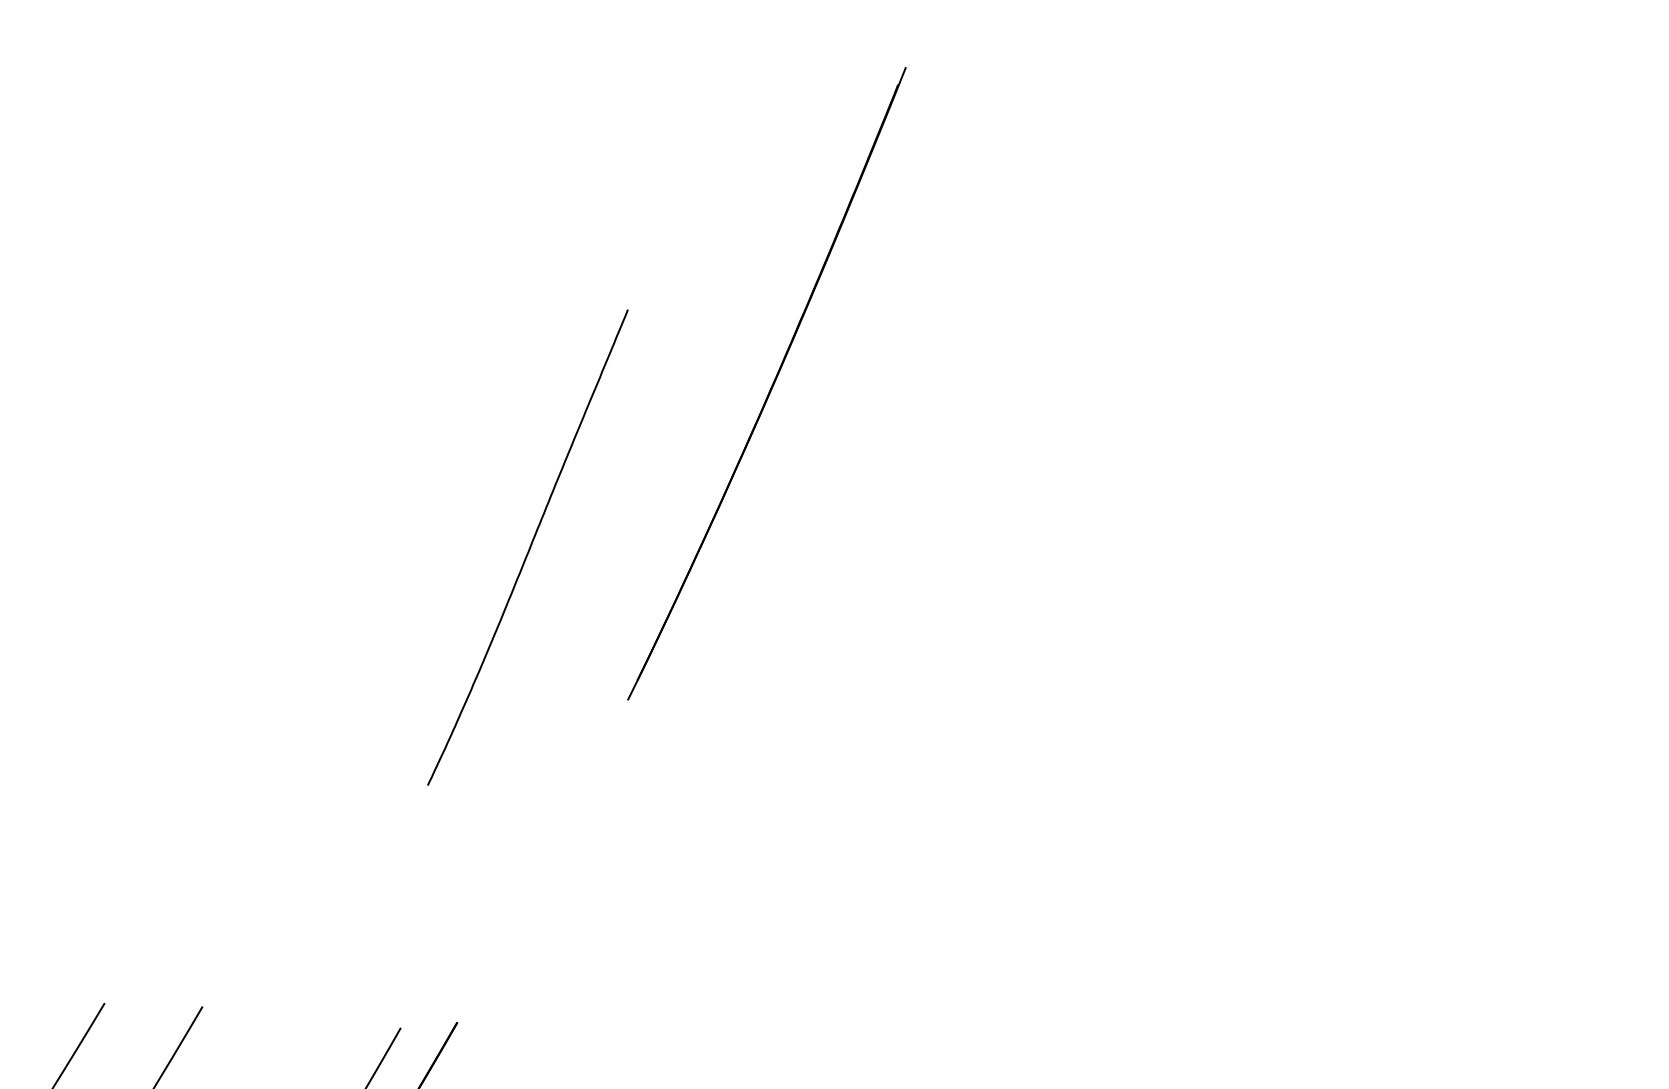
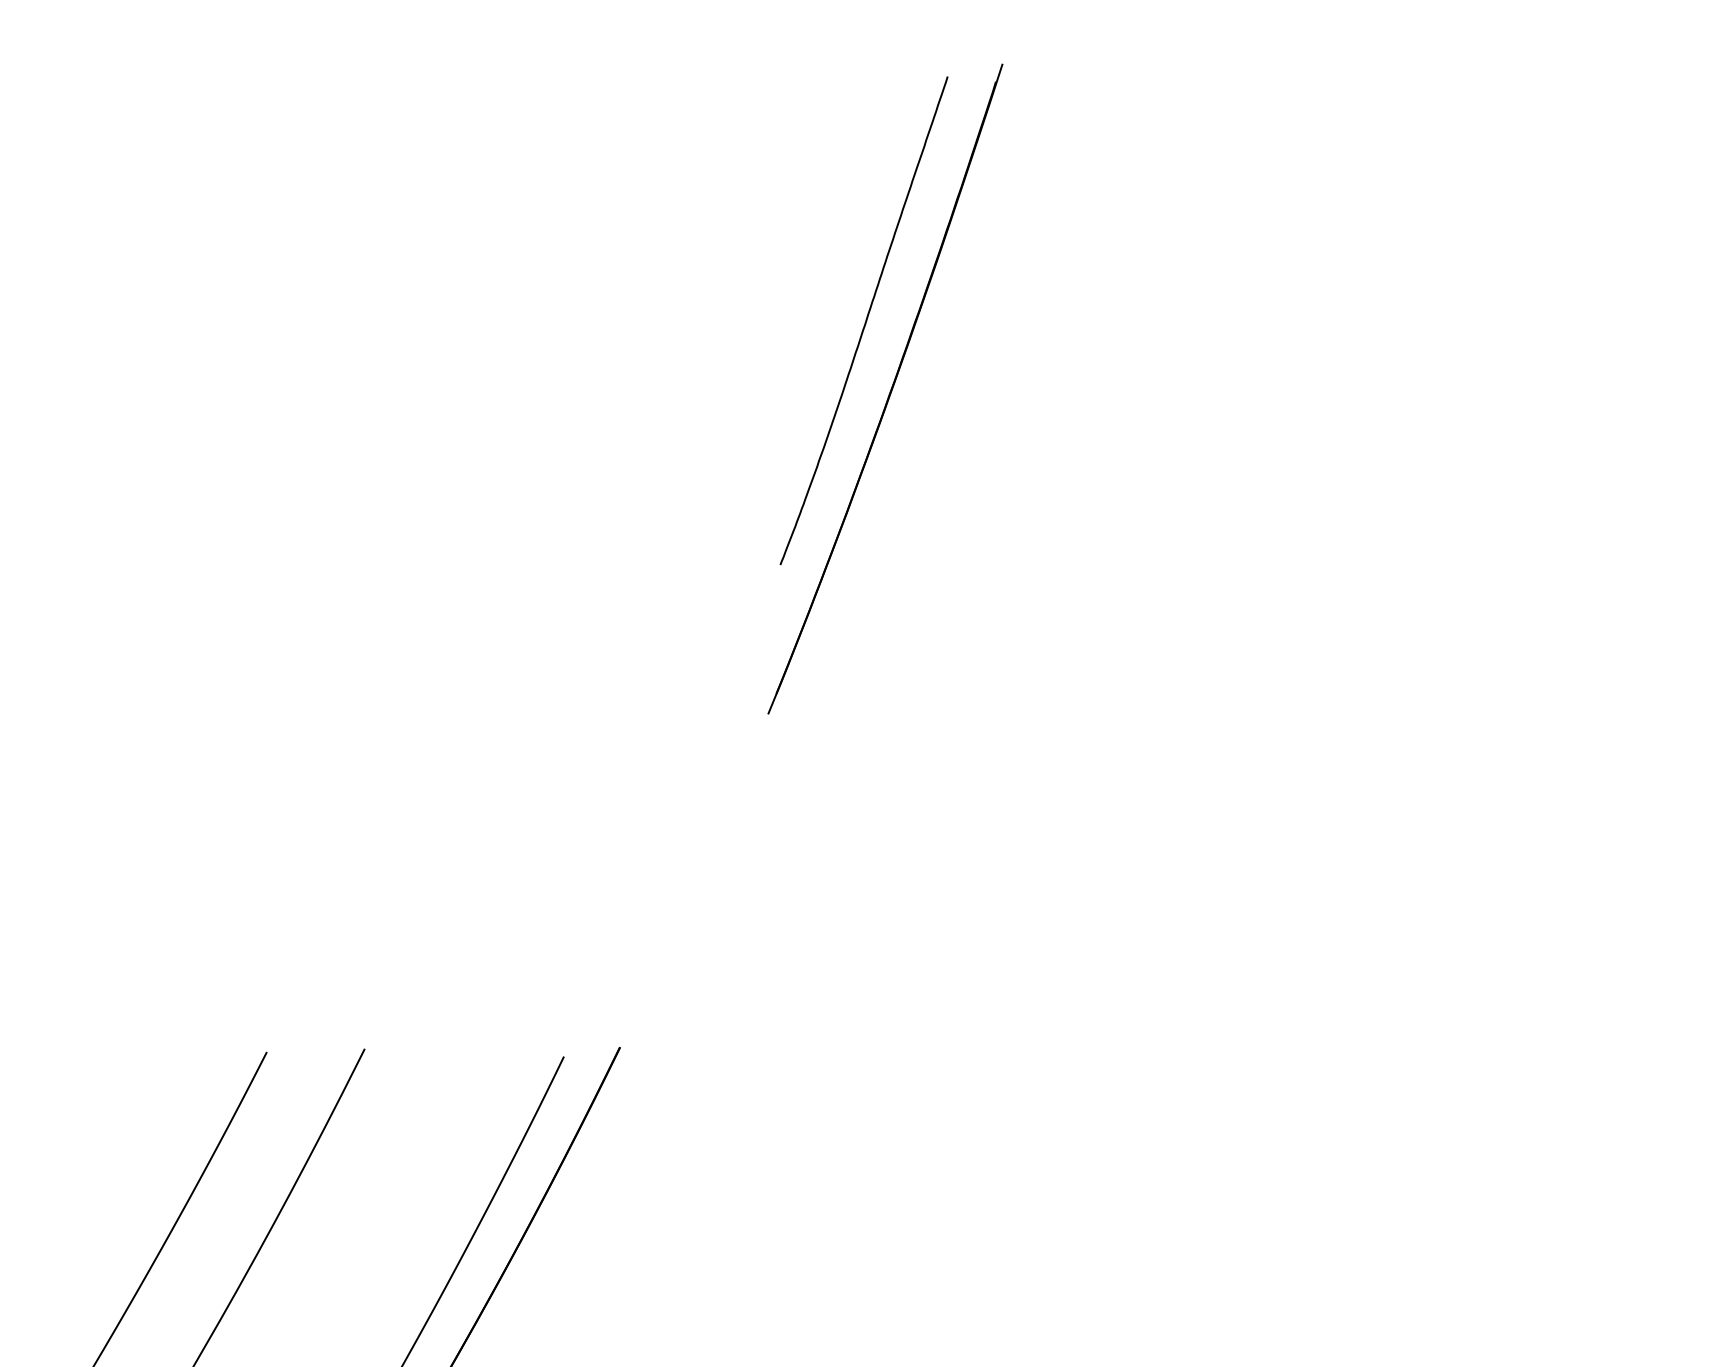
curve: (529, 547) -> (865, 320), moved

